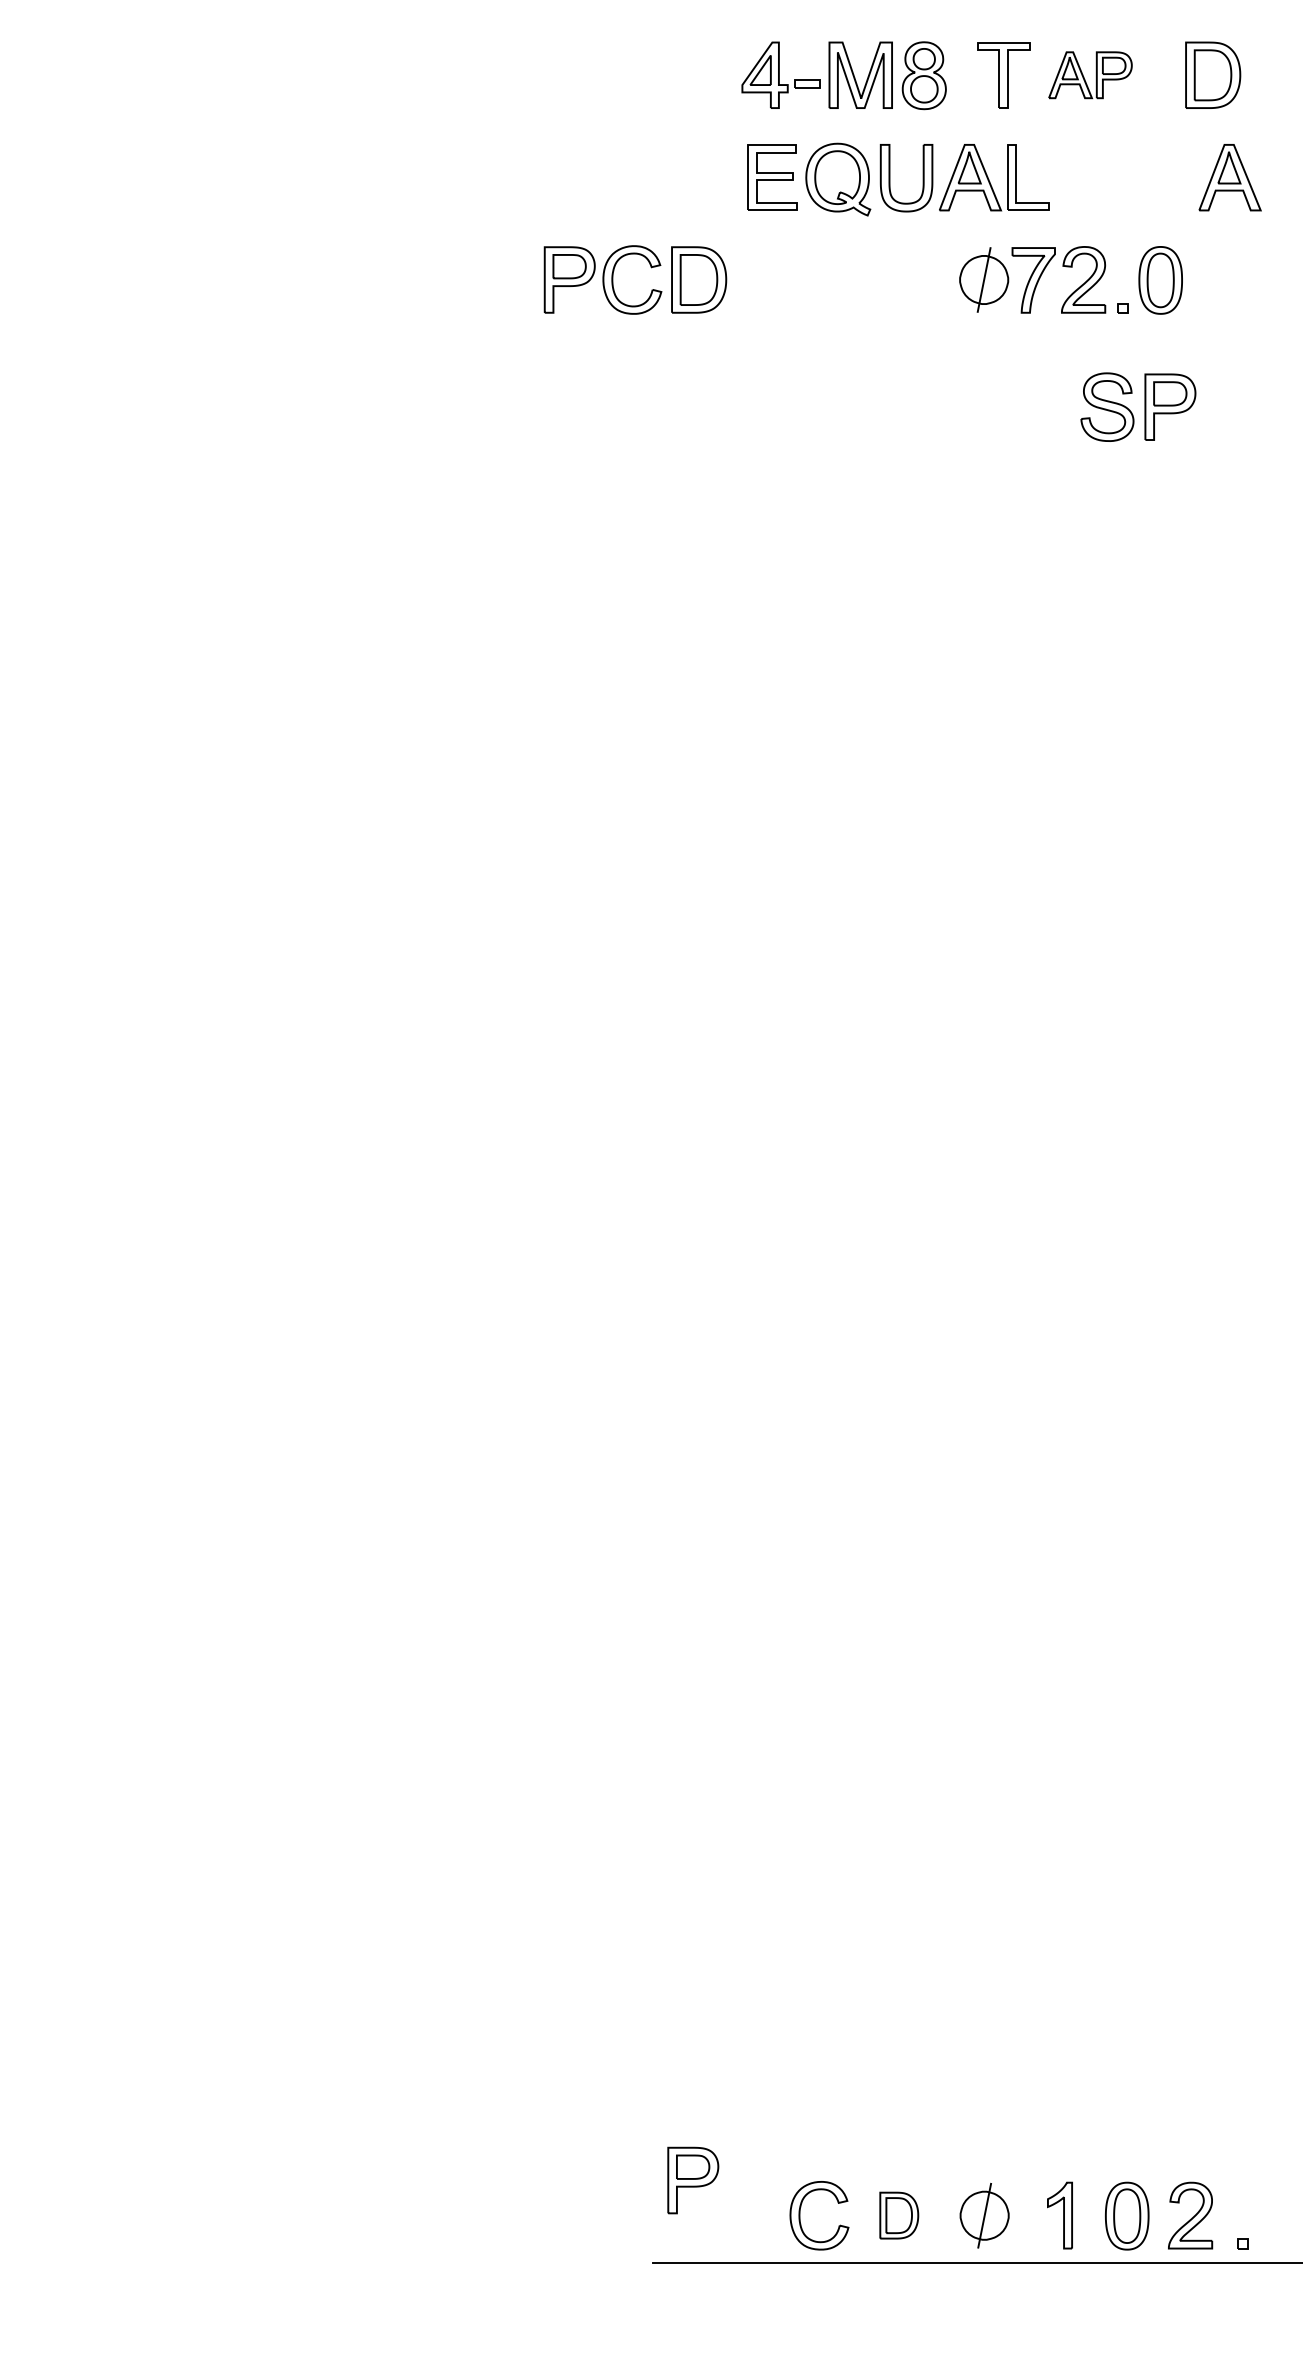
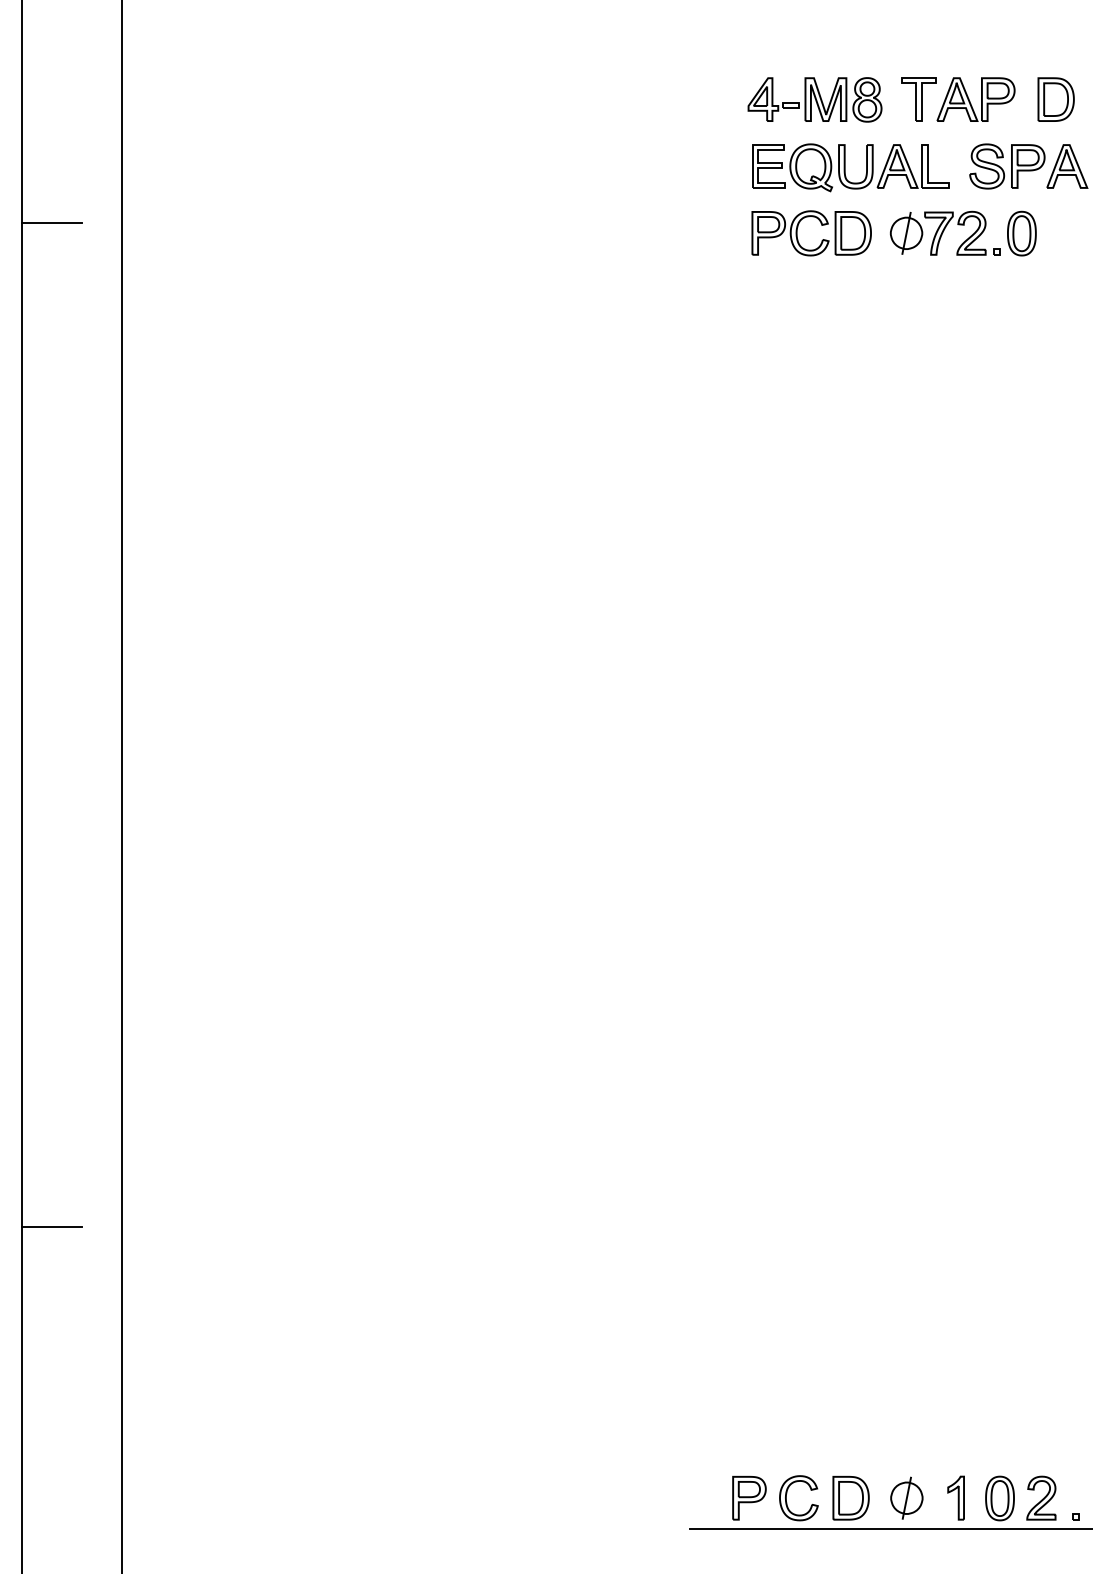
part: (1089, 75) -> (975, 99), size x1.43
part: (650, 290) -> (821, 240), moved
part: (1138, 407) -> (1007, 166), moved
part: (693, 2179) -> (749, 1497), moved
part: (898, 2214) -> (850, 1497), size x1.43

